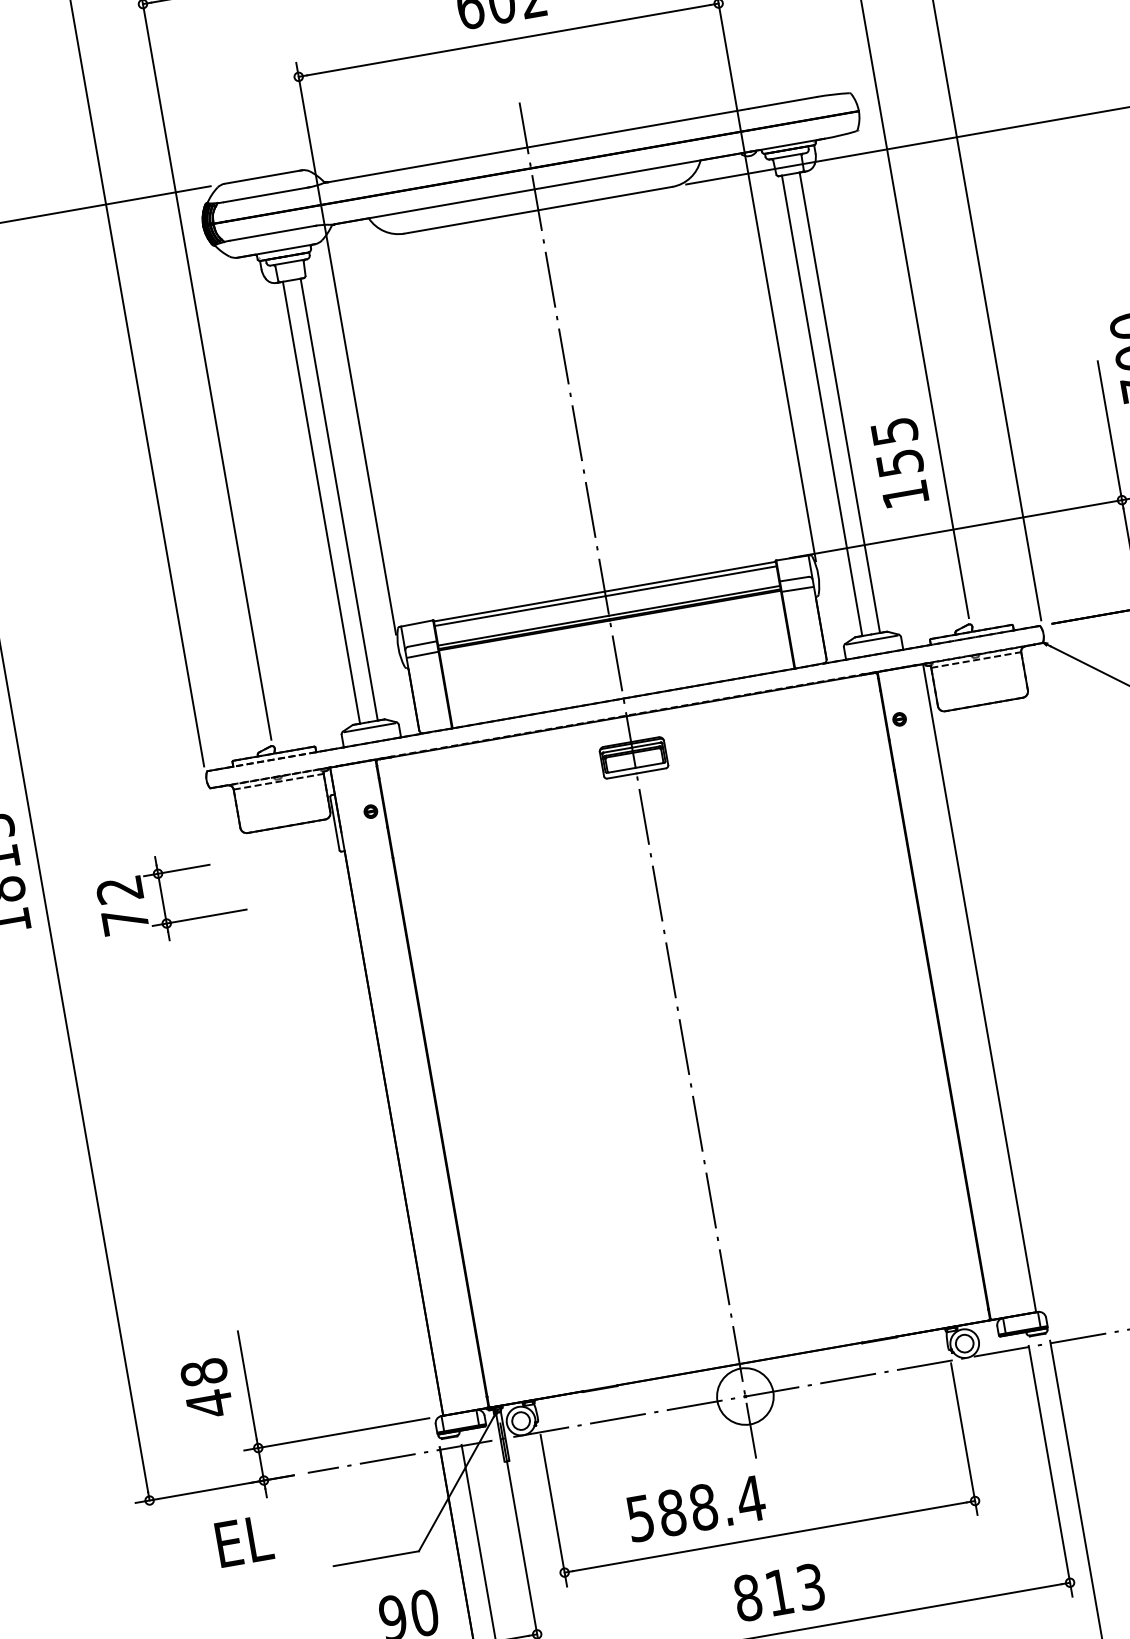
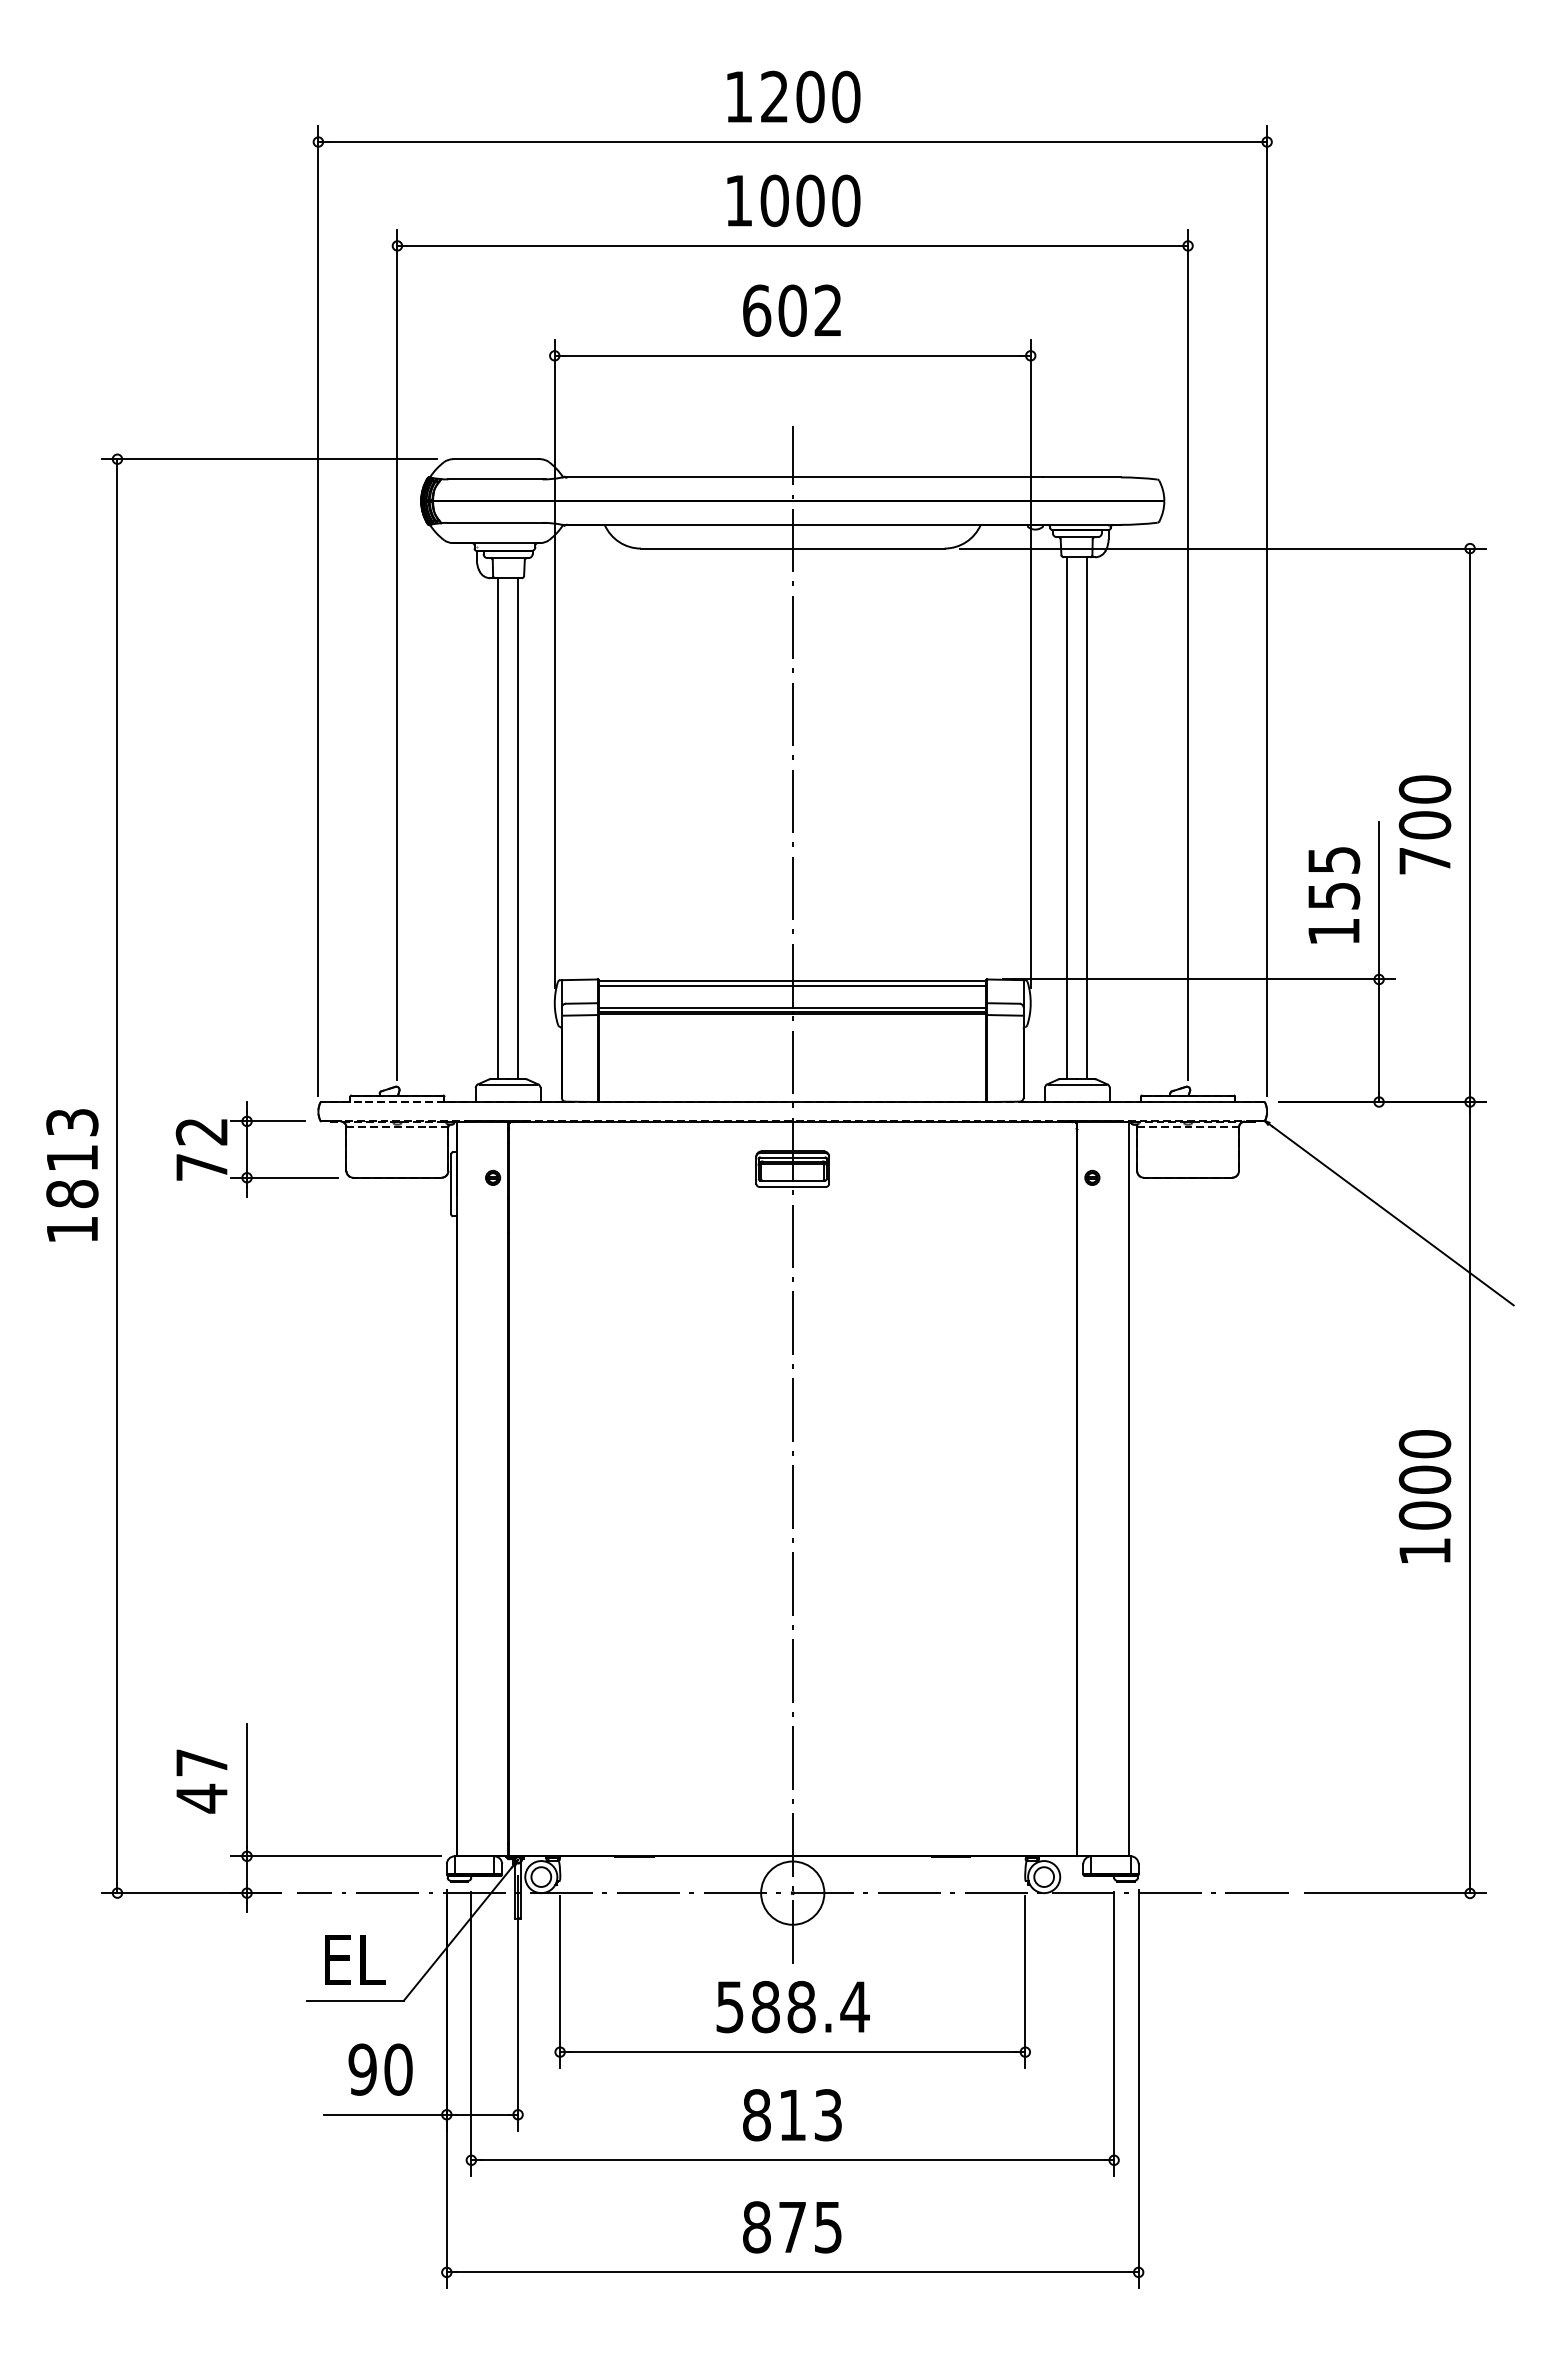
text: (900, 462) -> (1334, 895), moved
part: (162, 898) -> (247, 1149), moved
text: (203, 1372) -> (201, 1762), 48 -> 47
text: (695, 1509) -> (792, 2007), moved
text: (244, 1540) -> (355, 1959), moved

